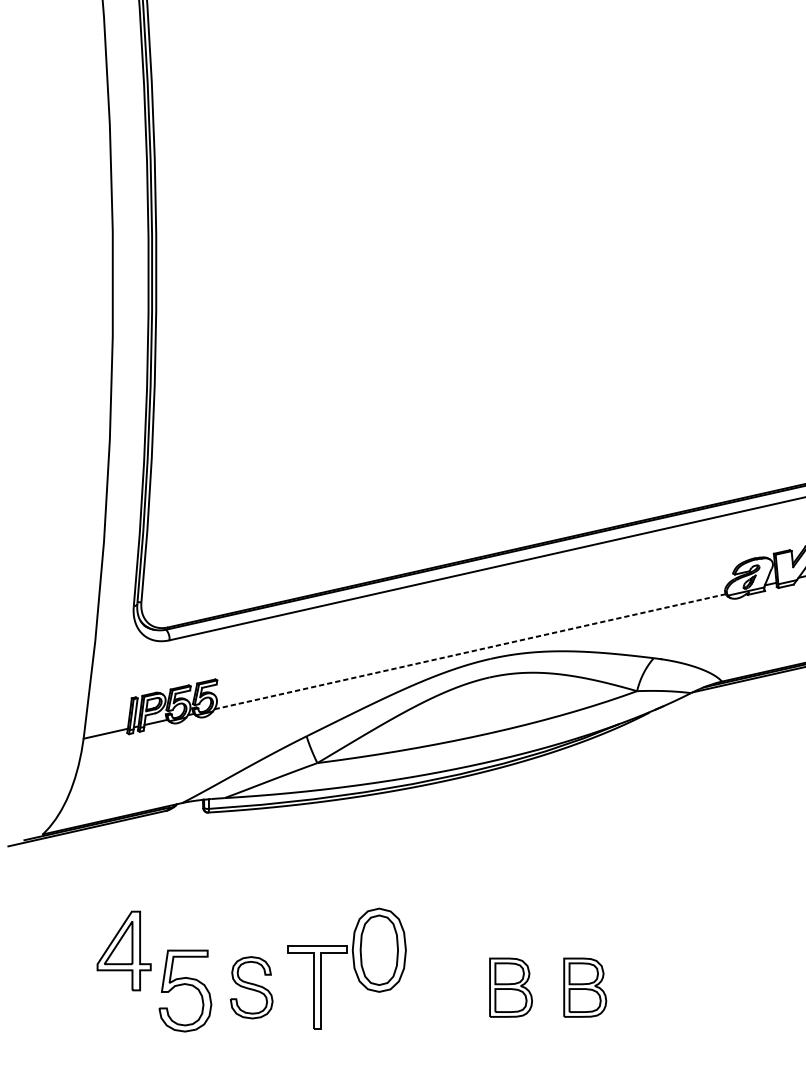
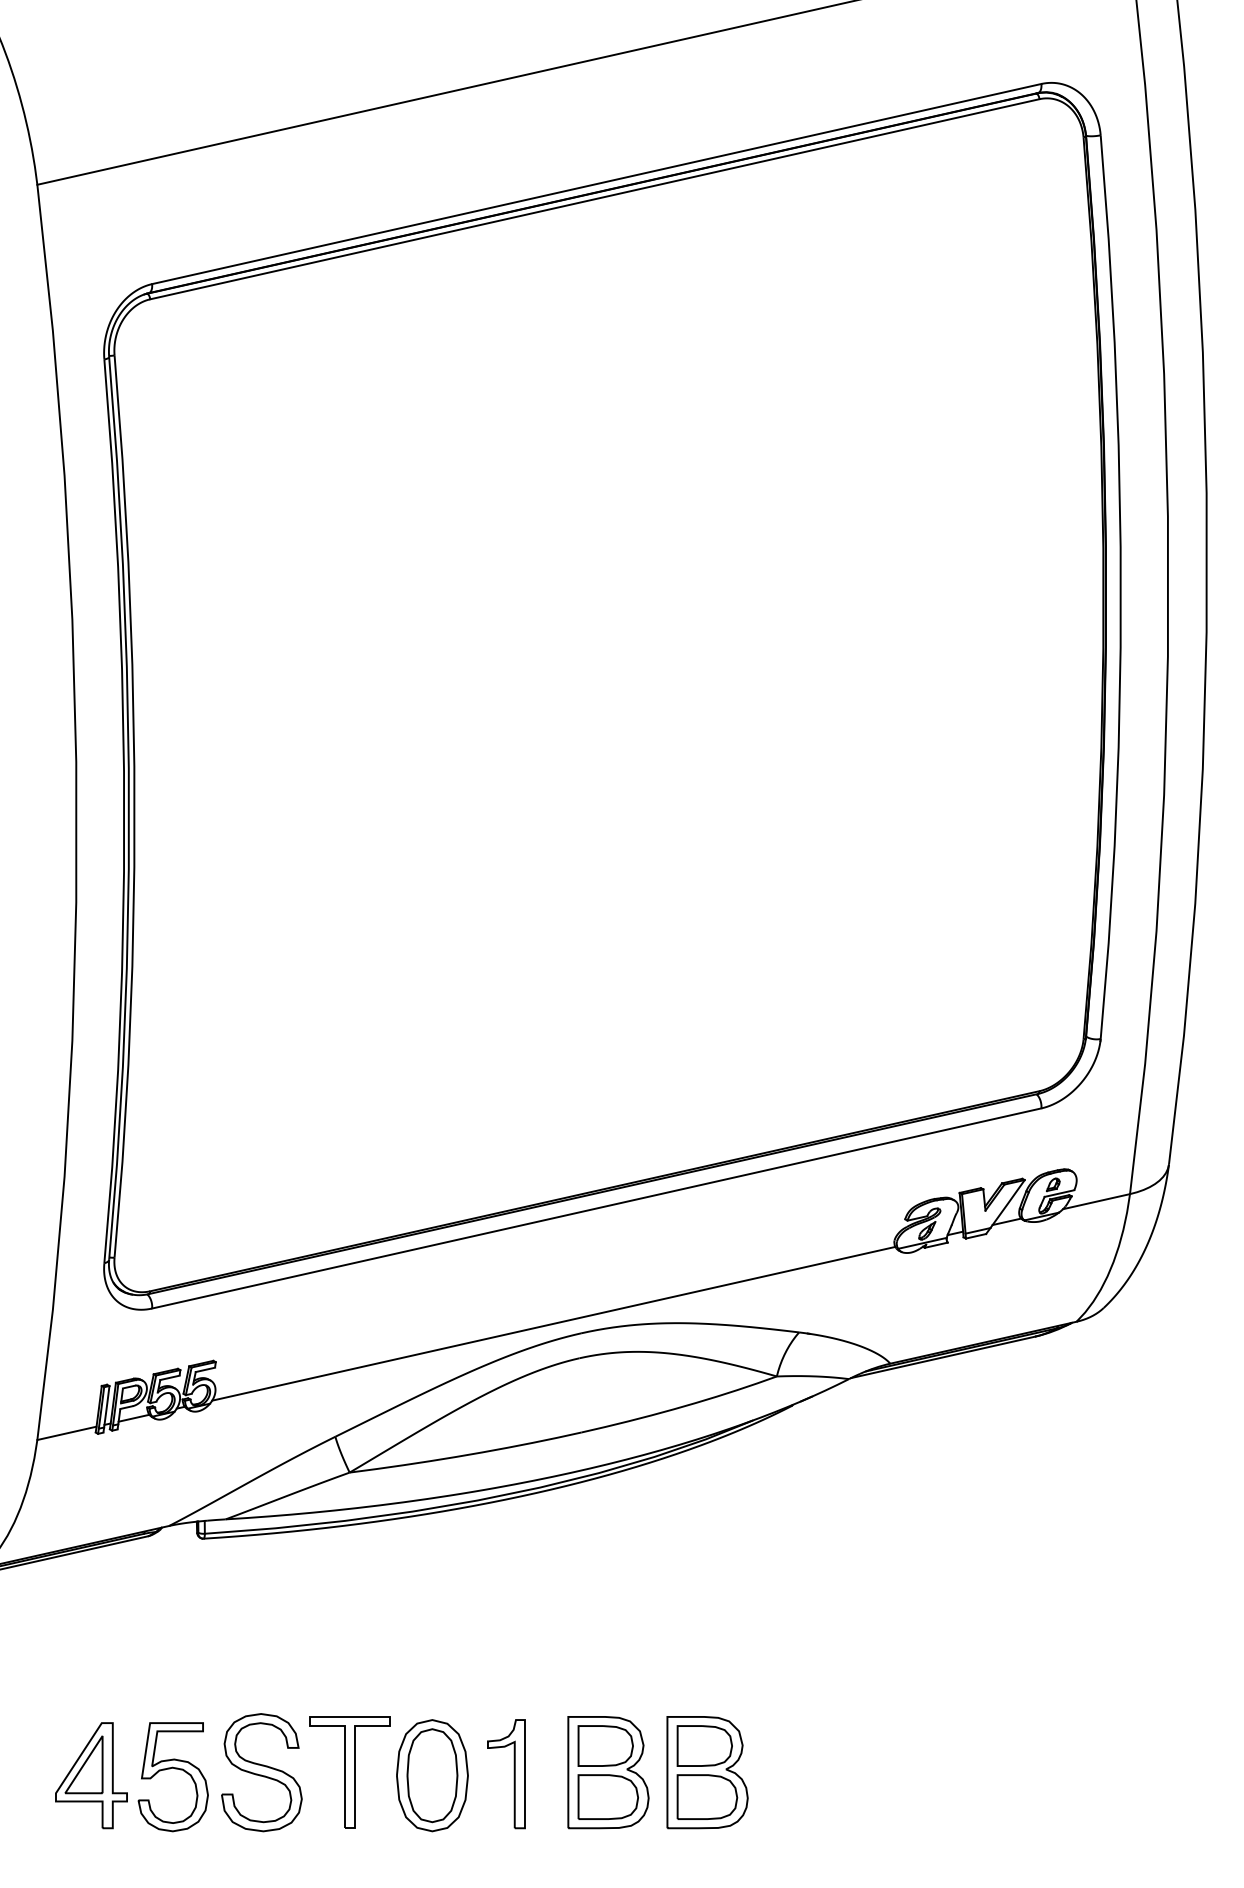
line: (469, 651) -> (553, 1323), dashed -> solid
part: (124, 950) -> (91, 1775), moved
part: (379, 950) -> (432, 1775), moved
part: (251, 987) -> (261, 1772), size x1.43
part: (511, 987) -> (608, 1772), size x1.43
part: (585, 987) -> (707, 1772), size x1.43
part: (440, 989) -> (513, 1774), added

